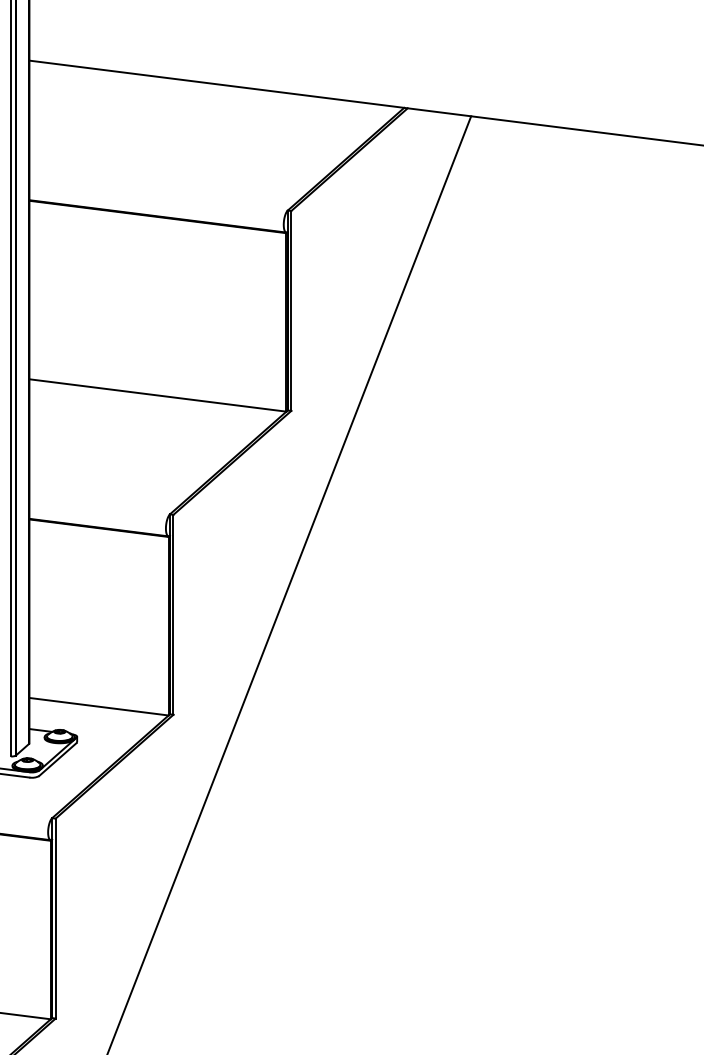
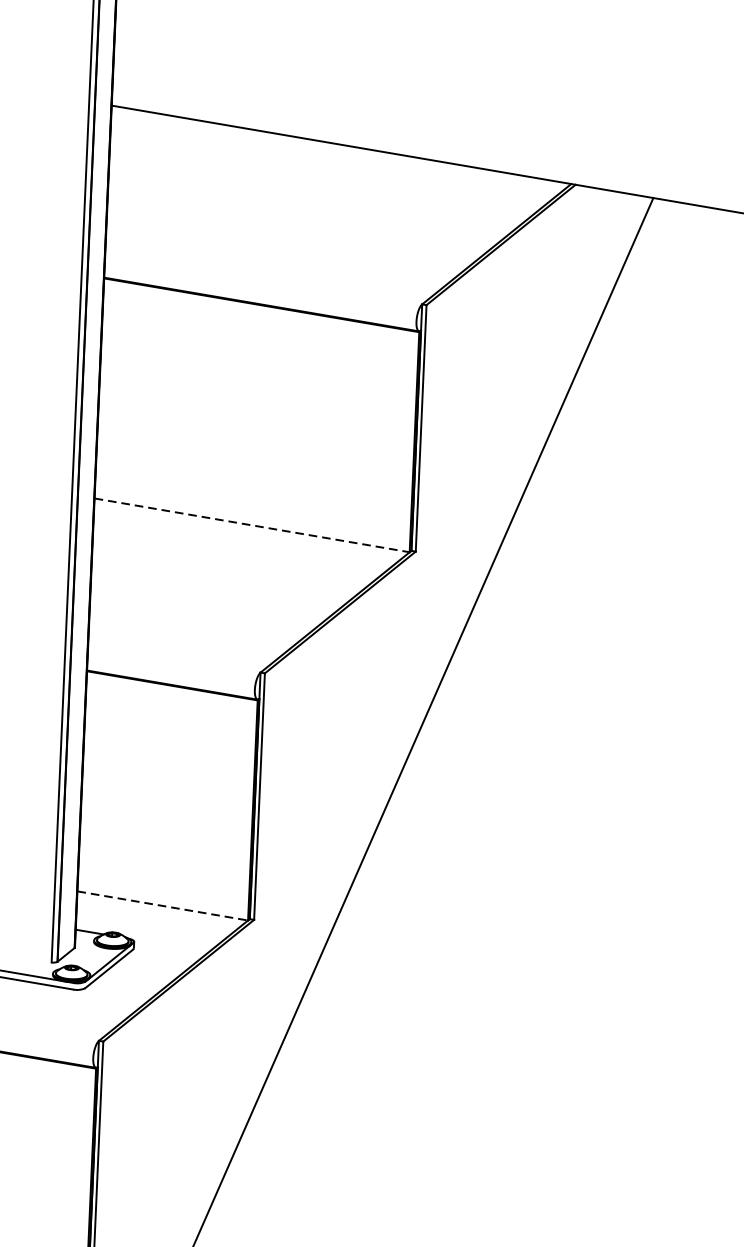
line: (158, 395) -> (252, 525), solid -> dashed
line: (99, 706) -> (163, 905), solid -> dashed

